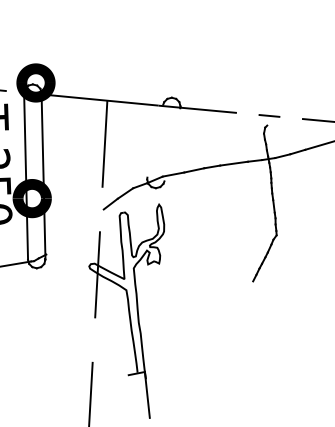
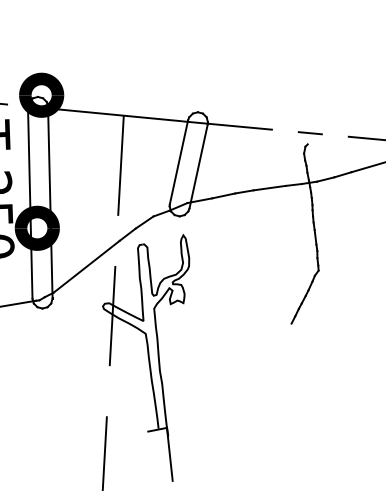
line: (154, 141) -> (178, 162), added
line: (172, 144) -> (198, 166), added
line: (74, 231) -> (86, 266), added

